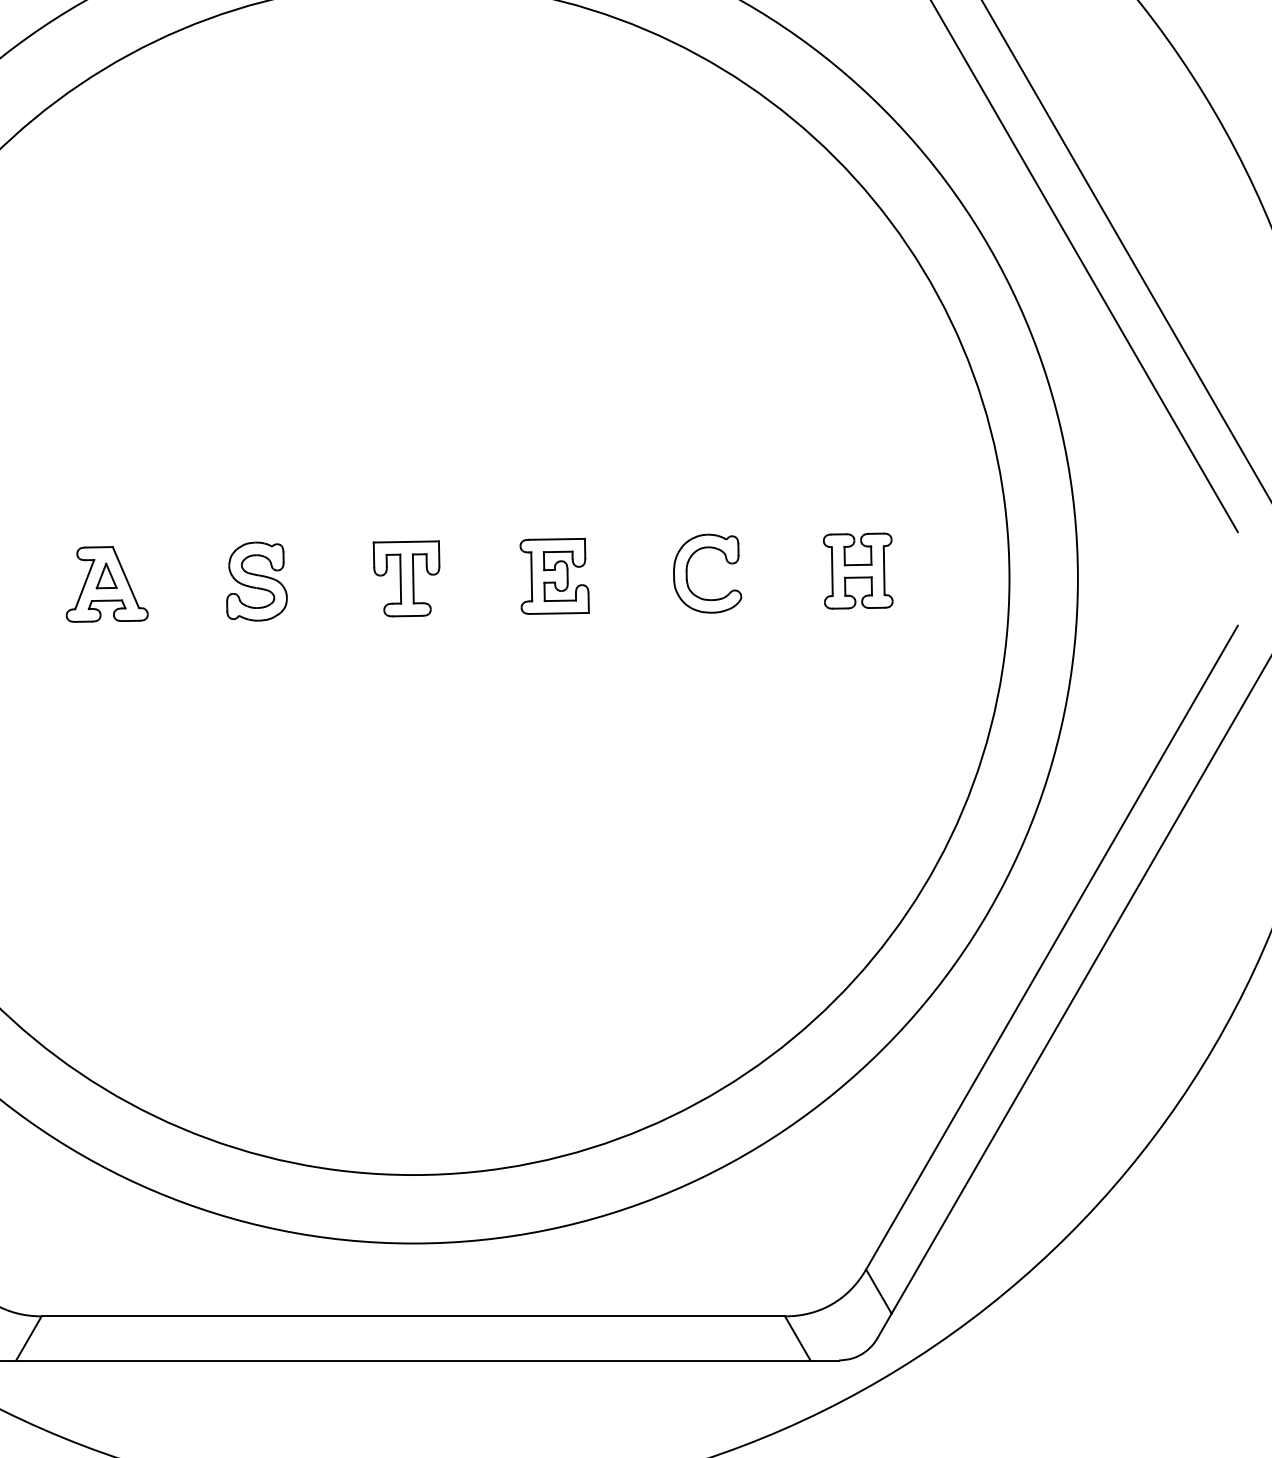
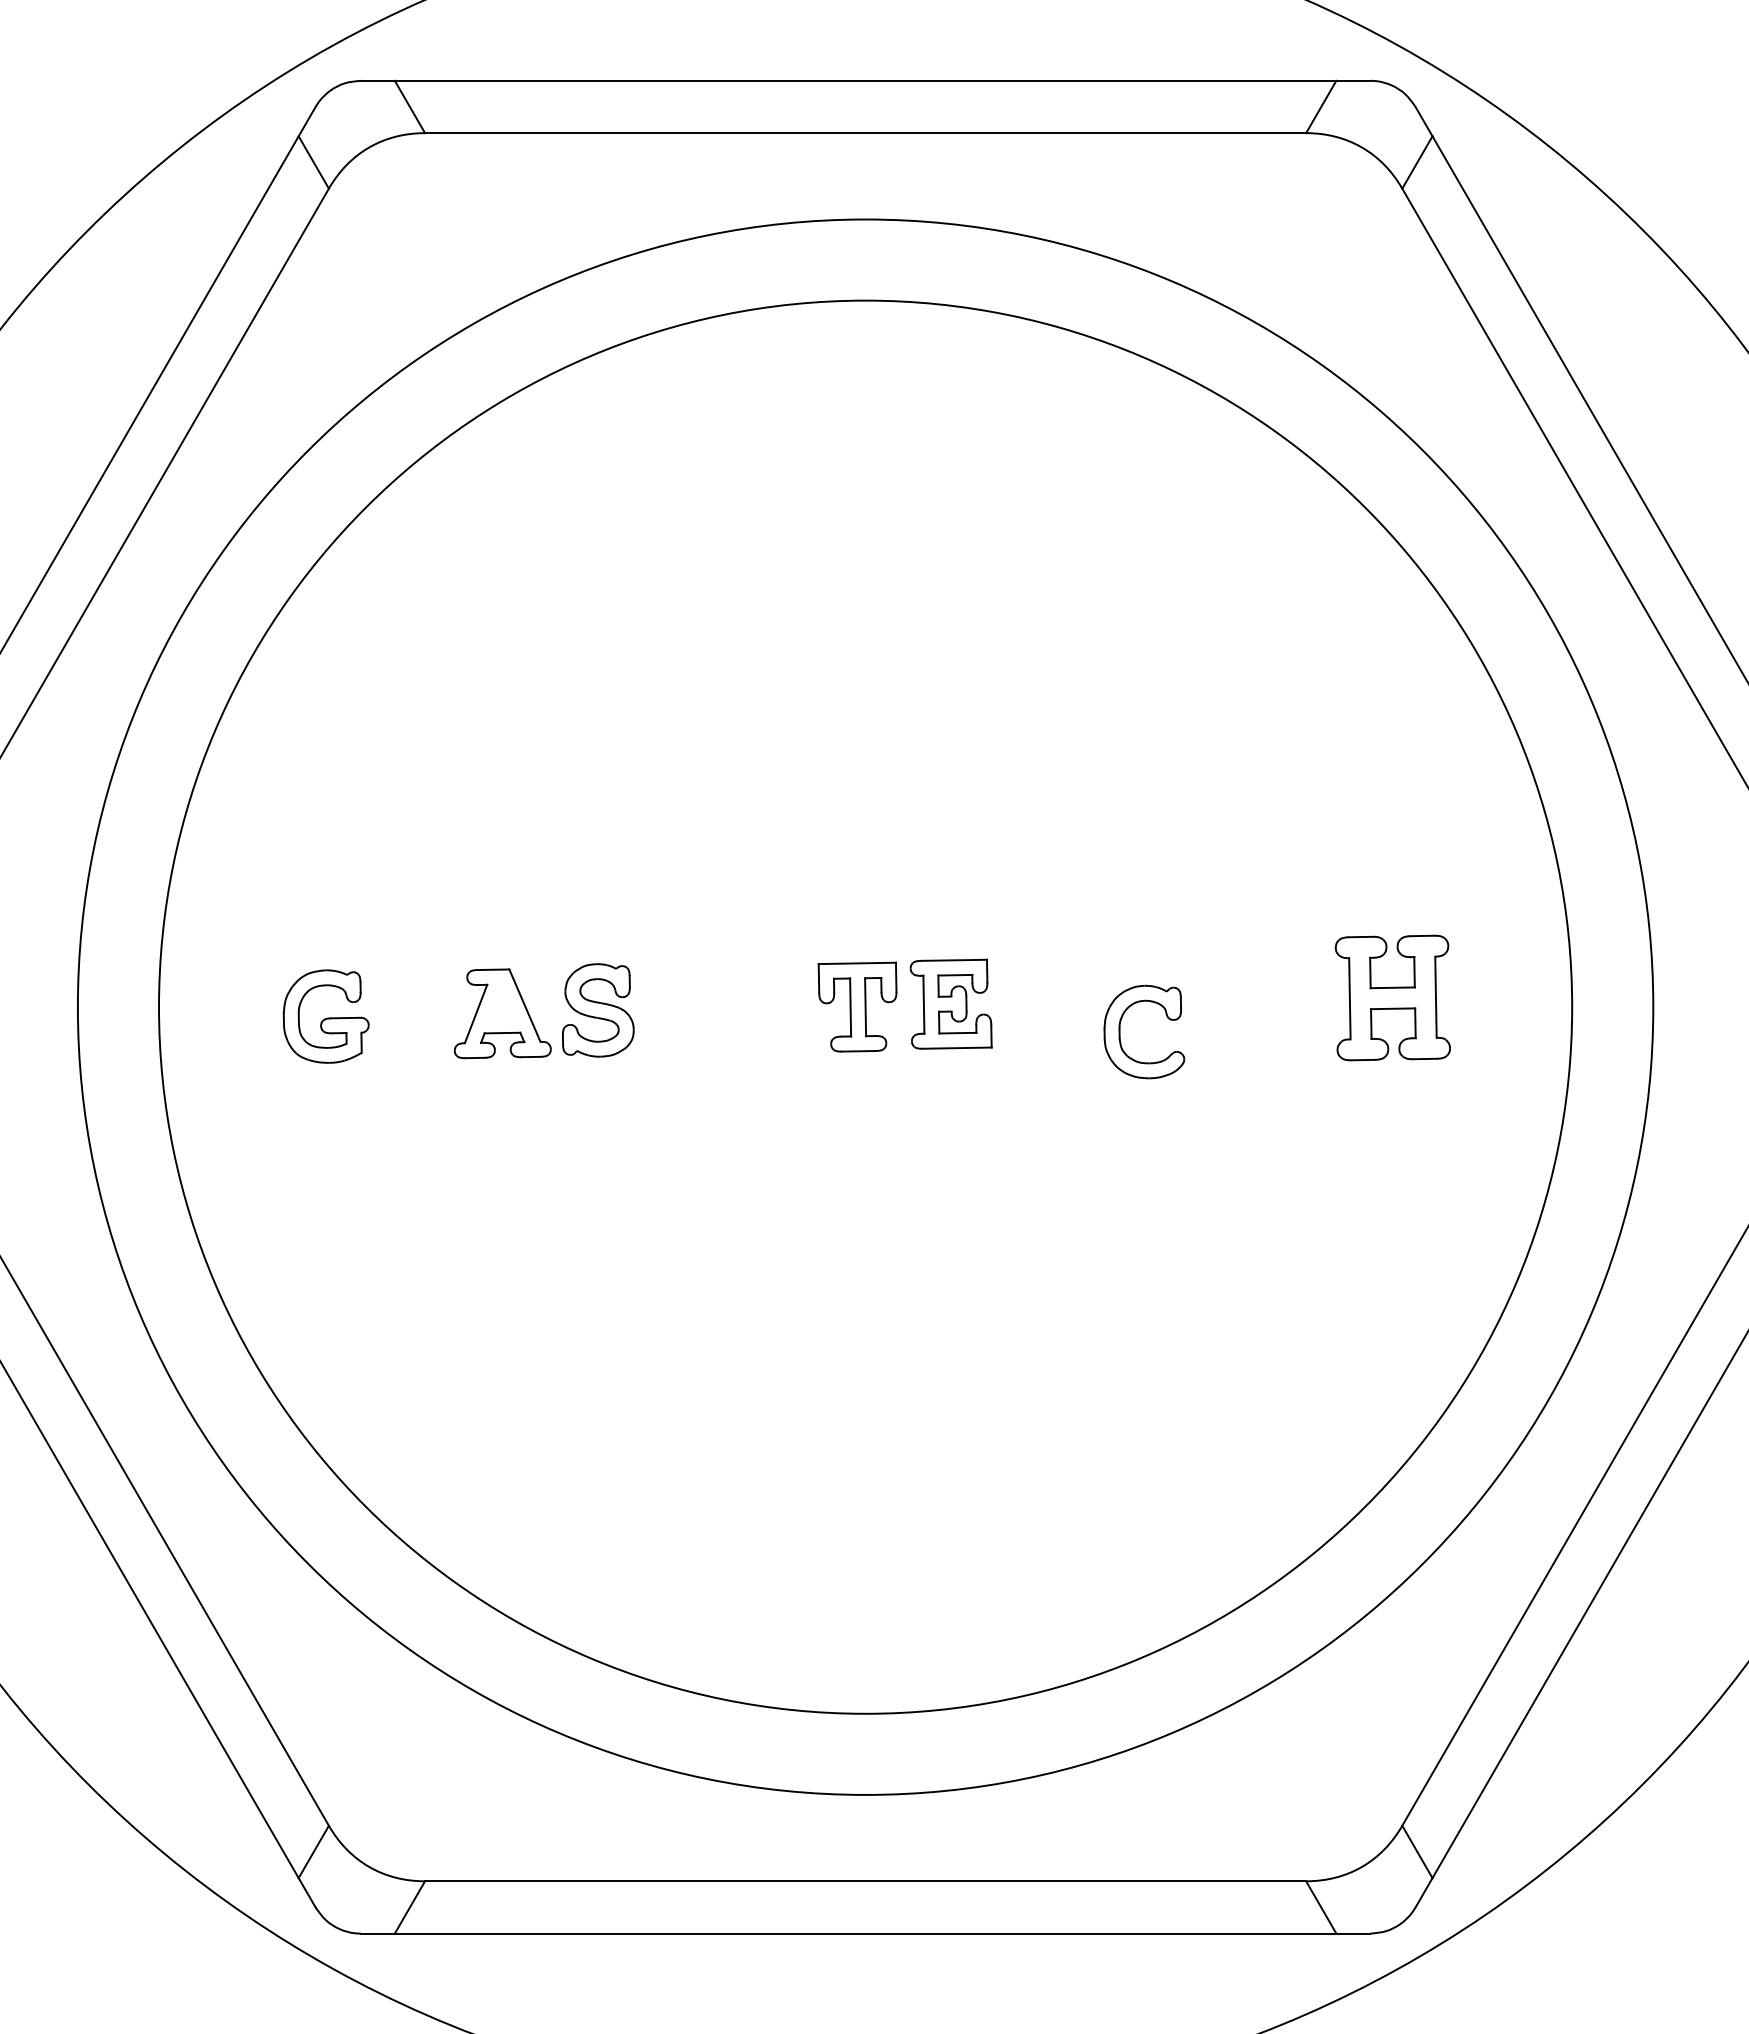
part: (857, 570) -> (1392, 997), size x1.4
part: (687, 573) -> (1120, 1031), moved
part: (106, 575) -> (501, 1003), removed
part: (554, 575) -> (950, 1003), moved
part: (257, 581) -> (598, 1010), moved

